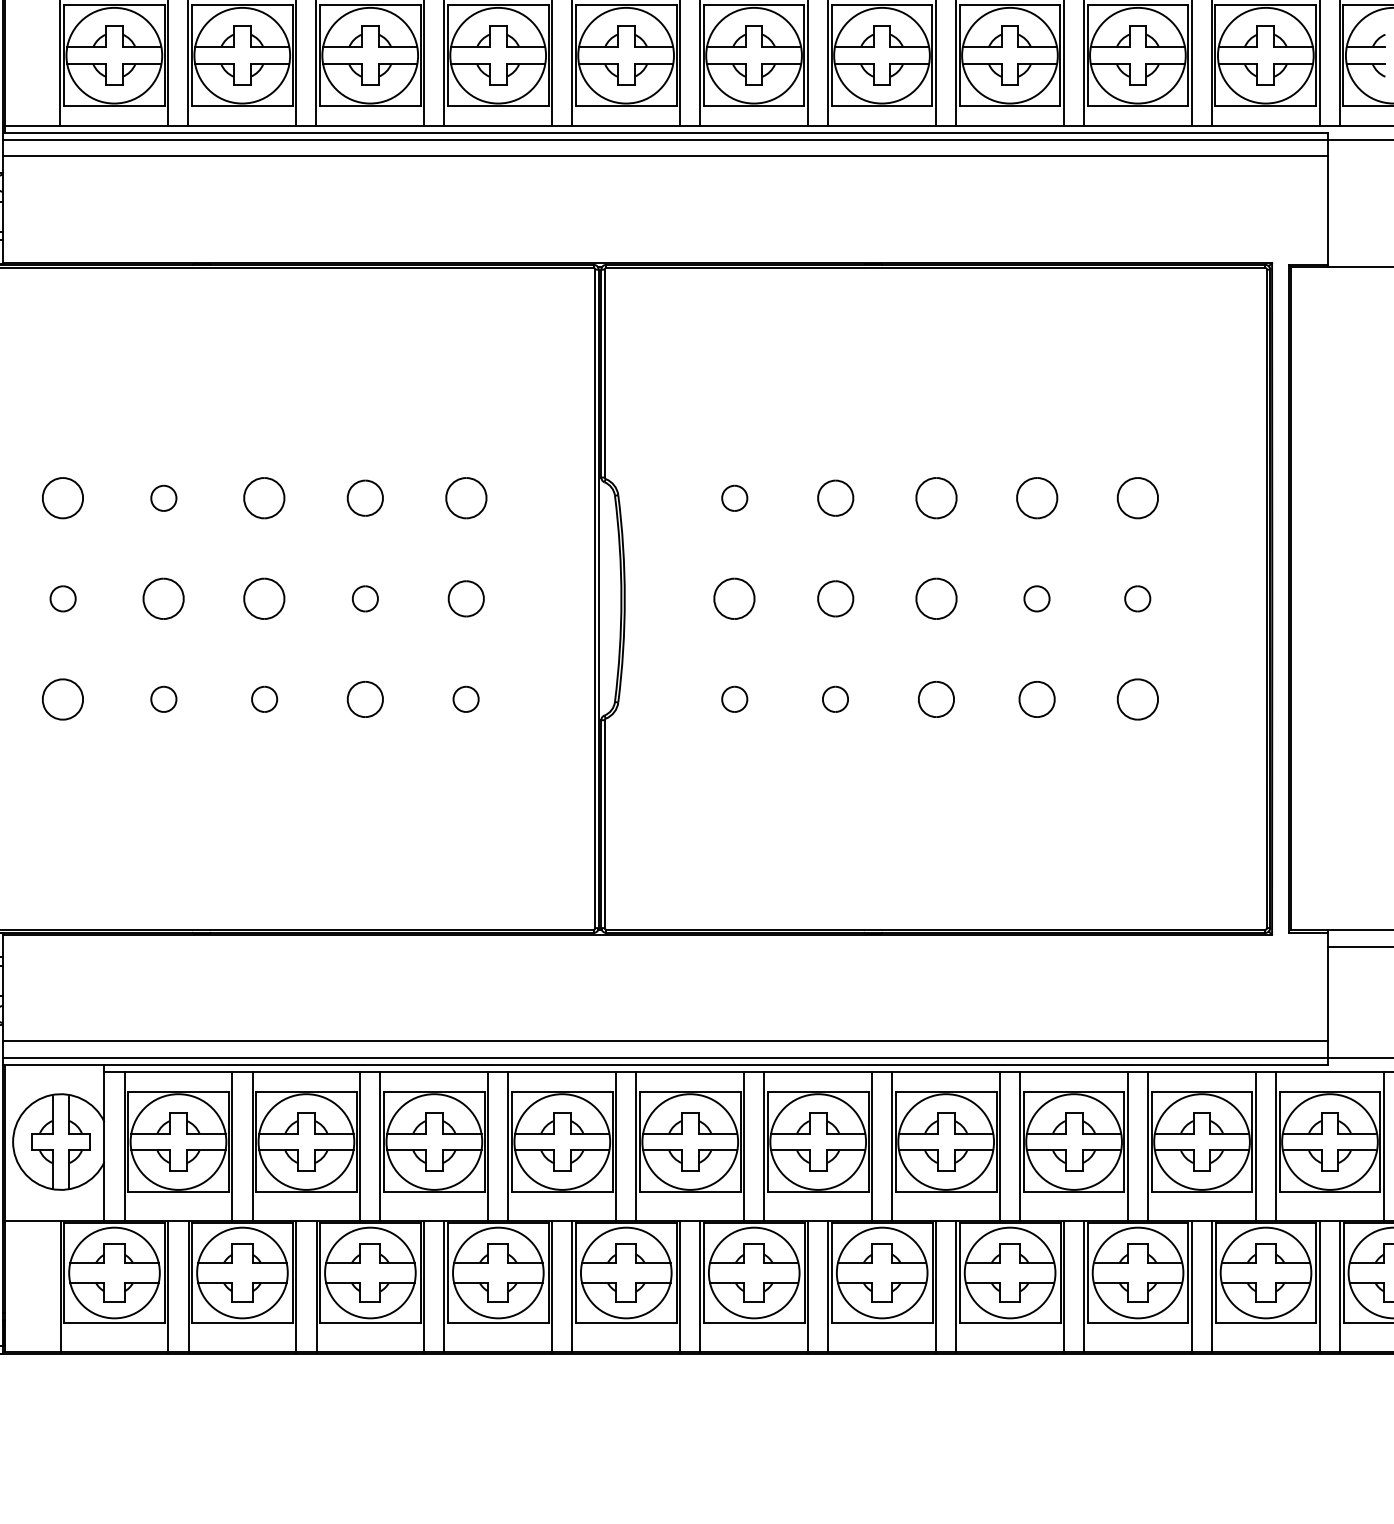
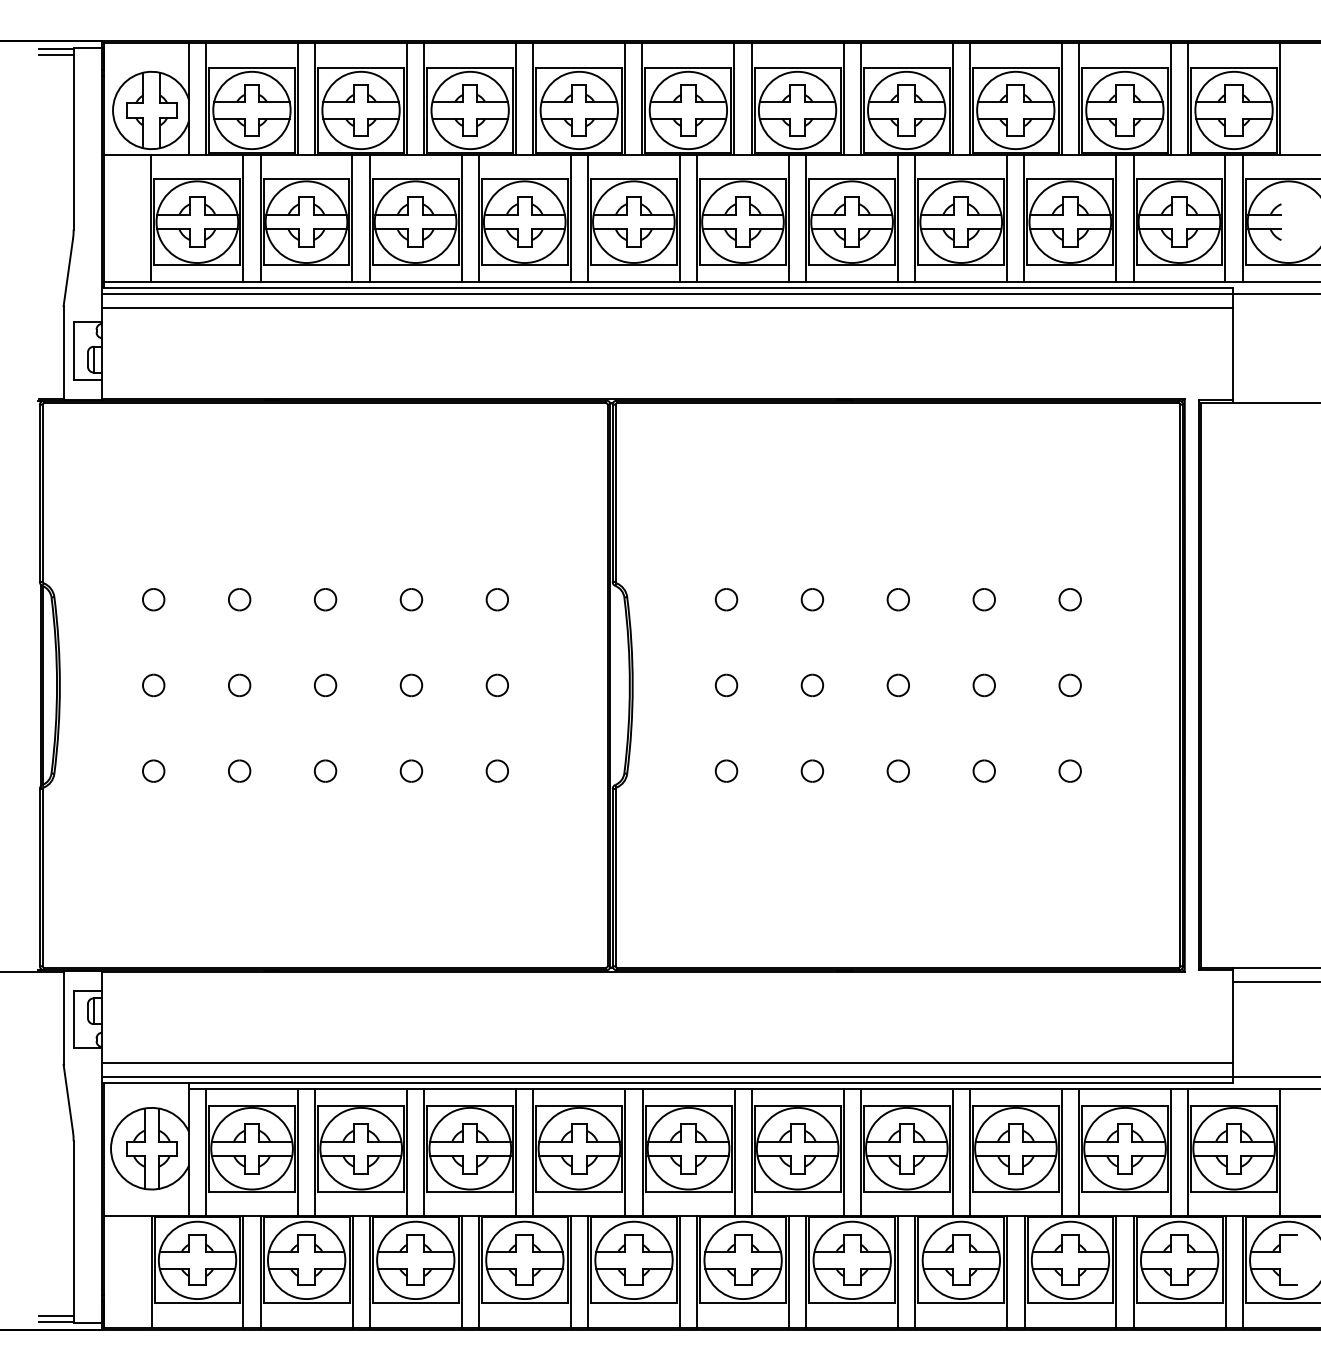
part: (62, 498) -> (153, 599), size x0.62
part: (264, 498) -> (325, 599), size x0.62
part: (365, 498) -> (411, 599), size x0.71
part: (465, 498) -> (496, 599), size x0.62
part: (834, 498) -> (811, 599), size x0.71
part: (935, 498) -> (897, 599), size x0.62
part: (1036, 498) -> (983, 599), size x0.62
part: (1136, 498) -> (1069, 599), size x0.62
part: (163, 598) -> (239, 685), size x0.62
part: (264, 598) -> (325, 685), size x0.62
part: (465, 598) -> (496, 685), size x0.71
part: (734, 598) -> (726, 685), size x0.62
part: (834, 598) -> (811, 685), size x0.71
part: (935, 598) -> (897, 685), size x0.62
part: (62, 698) -> (153, 770), size x0.62
part: (365, 698) -> (411, 770), size x0.71
part: (935, 698) -> (897, 770), size x0.71
part: (1036, 698) -> (983, 770), size x0.71
part: (1136, 698) -> (1069, 770), size x0.62

